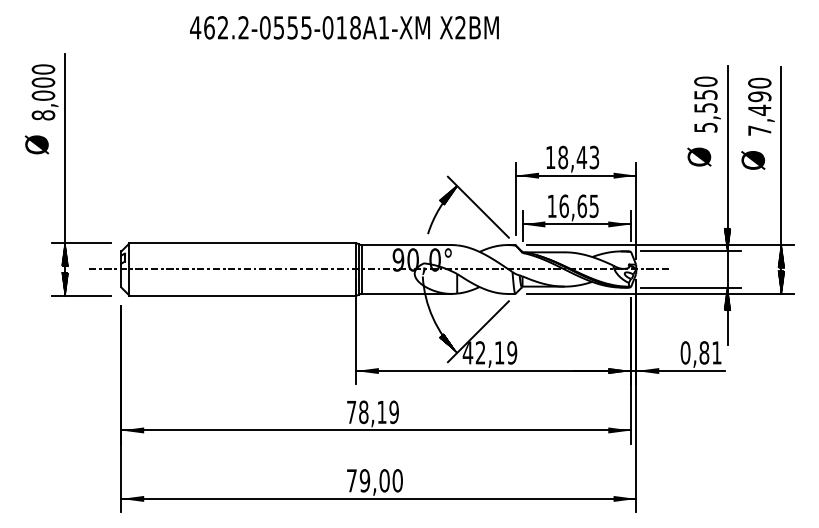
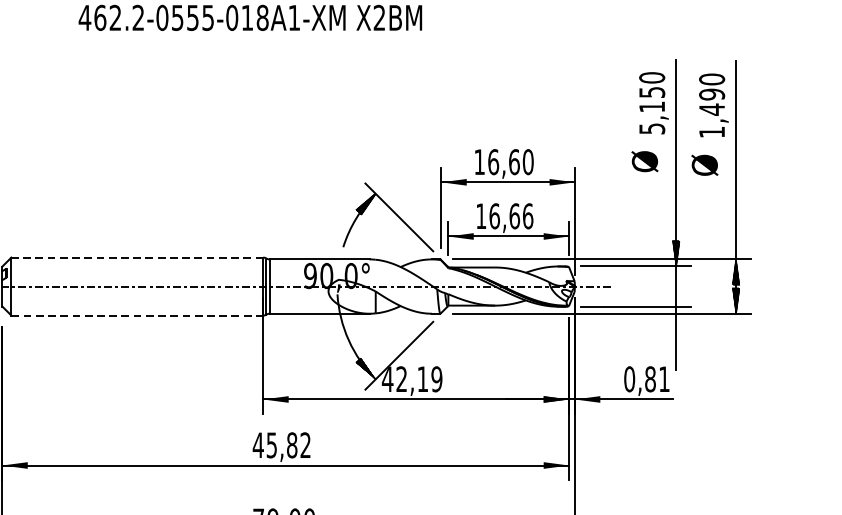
text: (705, 107) -> (651, 106), 5,550 -> 5,150
text: (759, 130) -> (711, 132), 7,490 -> 1,490
text: (578, 157) -> (510, 162), 18,43 -> 16,60
text: (594, 206) -> (528, 216), 16,65 -> 16,66
line: (242, 243) -> (137, 257), solid -> dashed
line: (243, 295) -> (138, 315), solid -> dashed
hatch: (727, 298) -> (676, 318), removed
text: (372, 412) -> (281, 445), 78,19 -> 45,82

